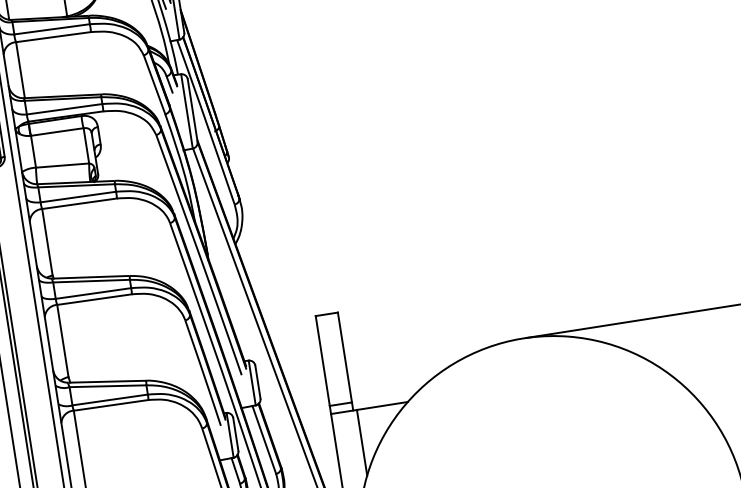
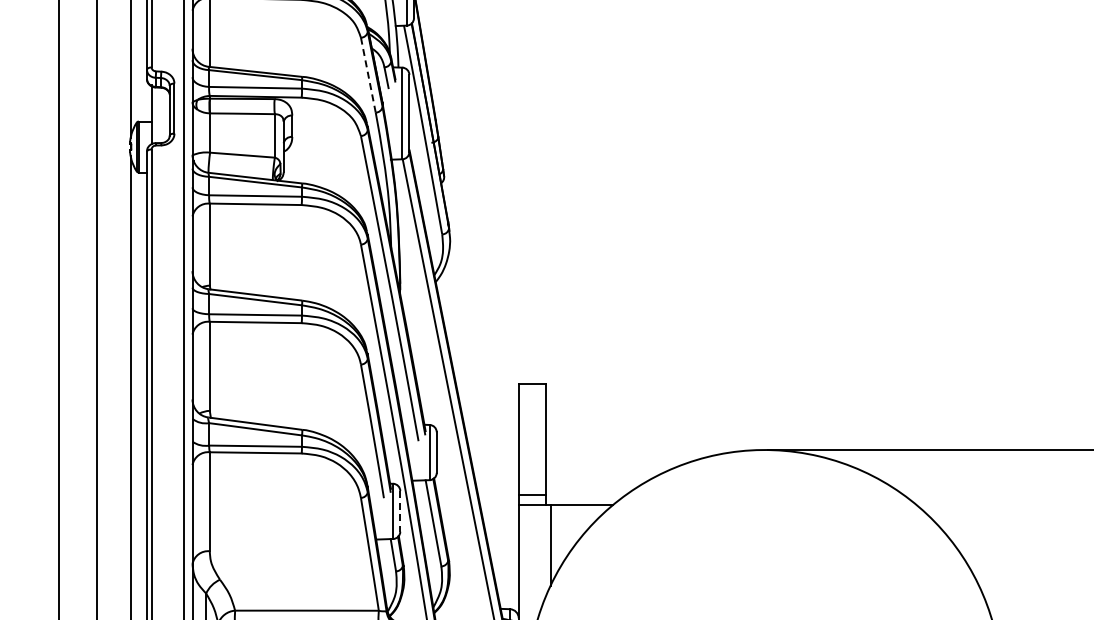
line: (154, 84) -> (368, 74), solid -> dashed
line: (236, 434) -> (400, 511), solid -> dashed

